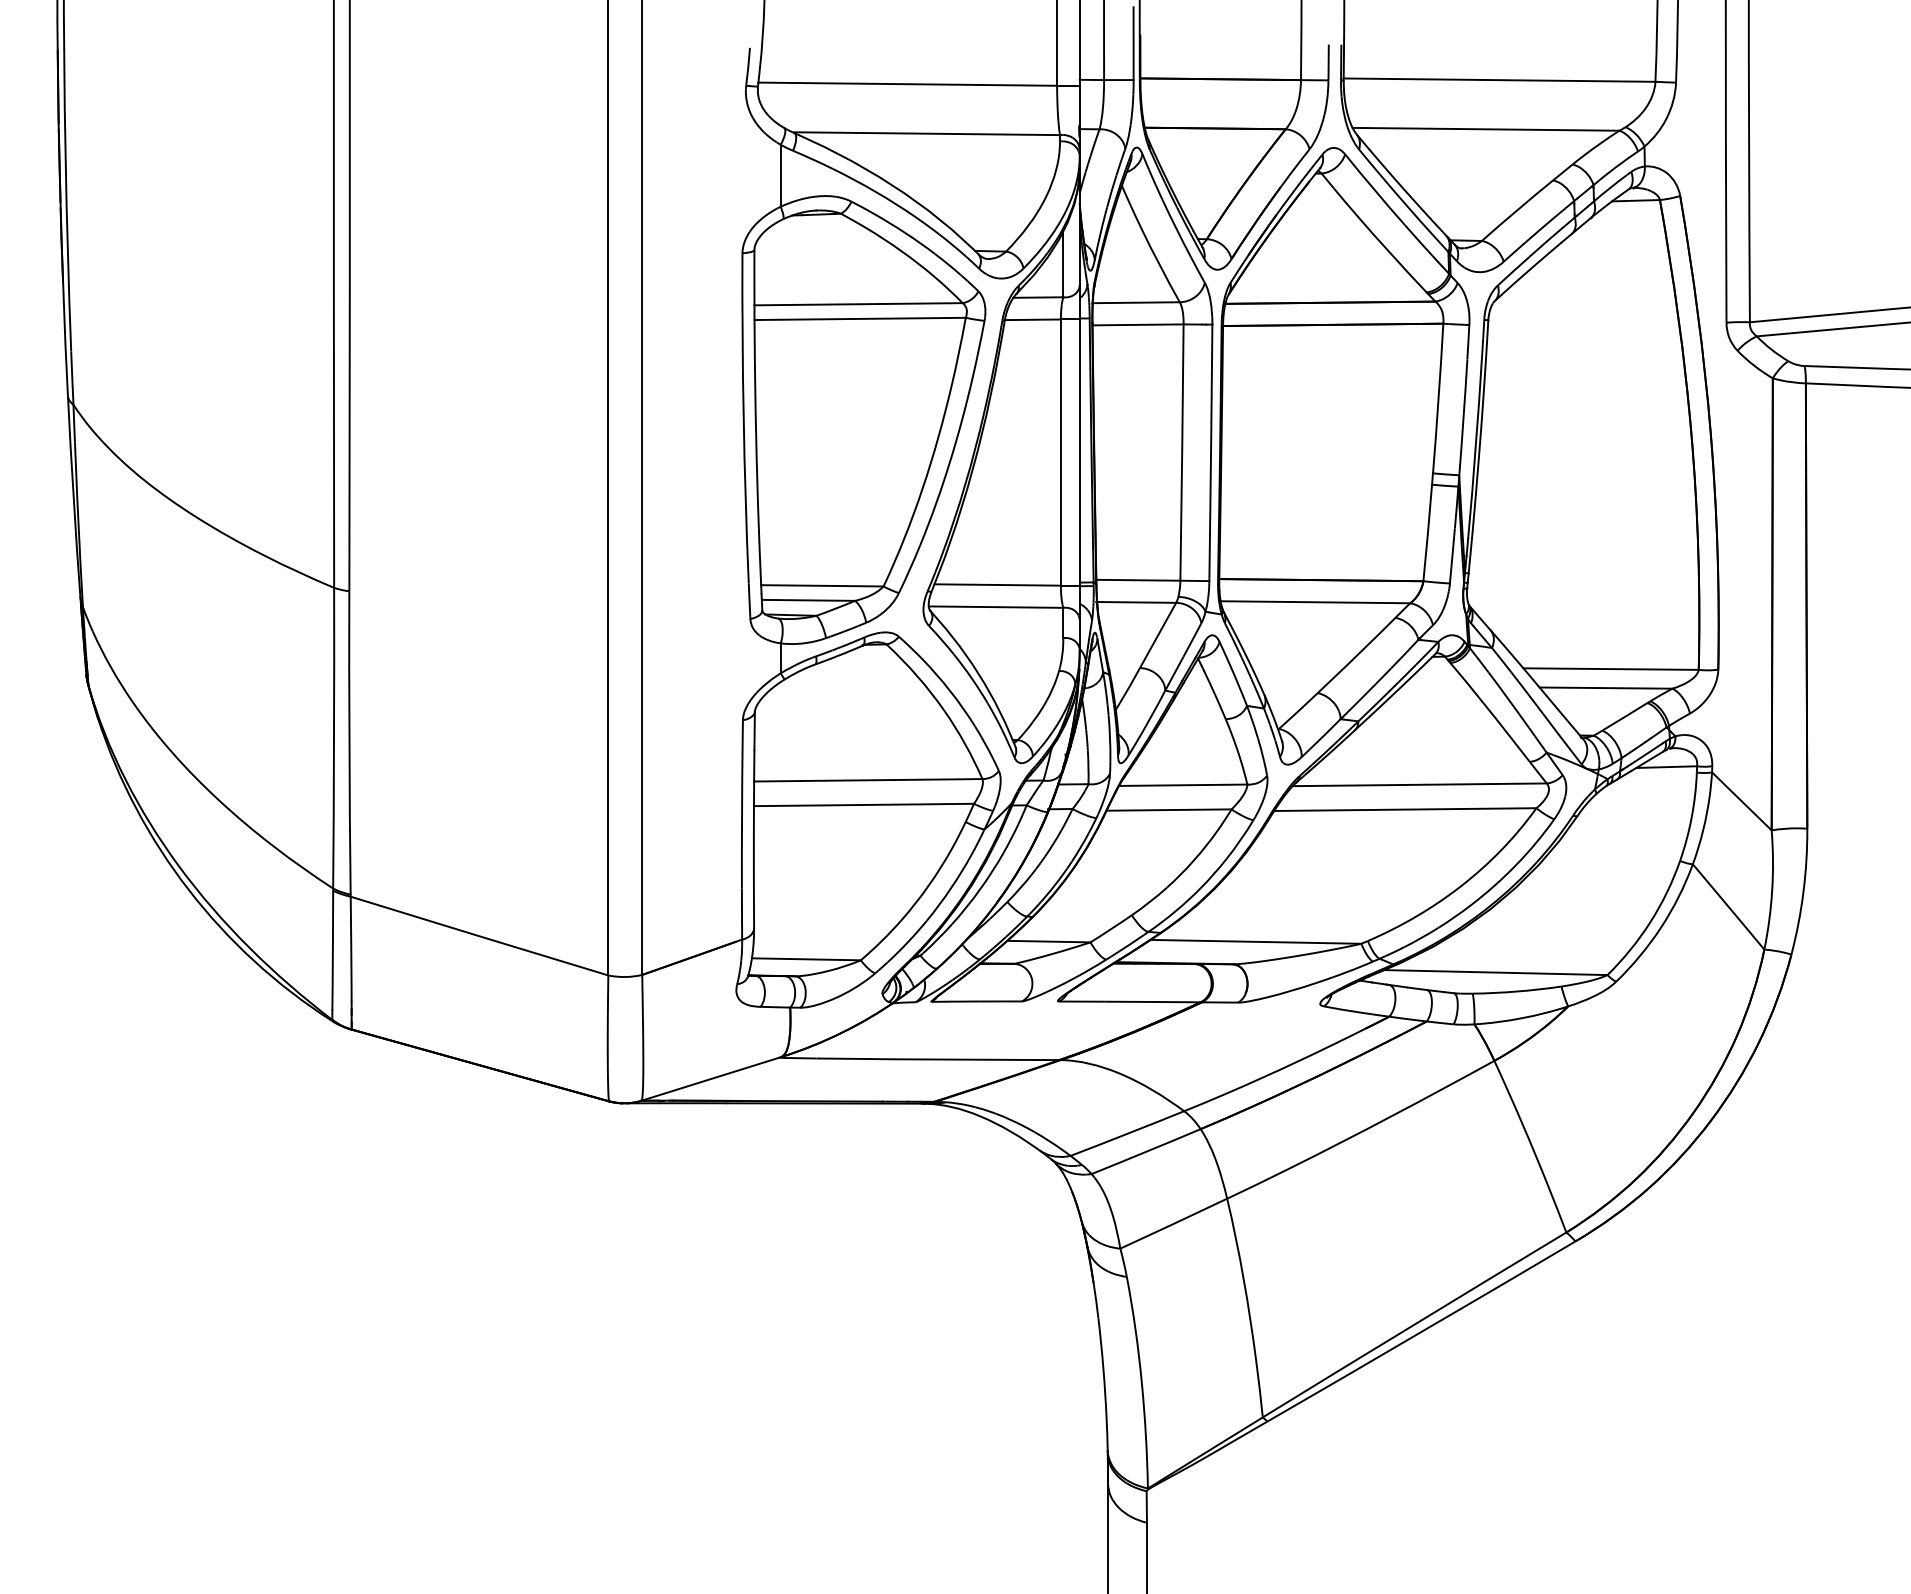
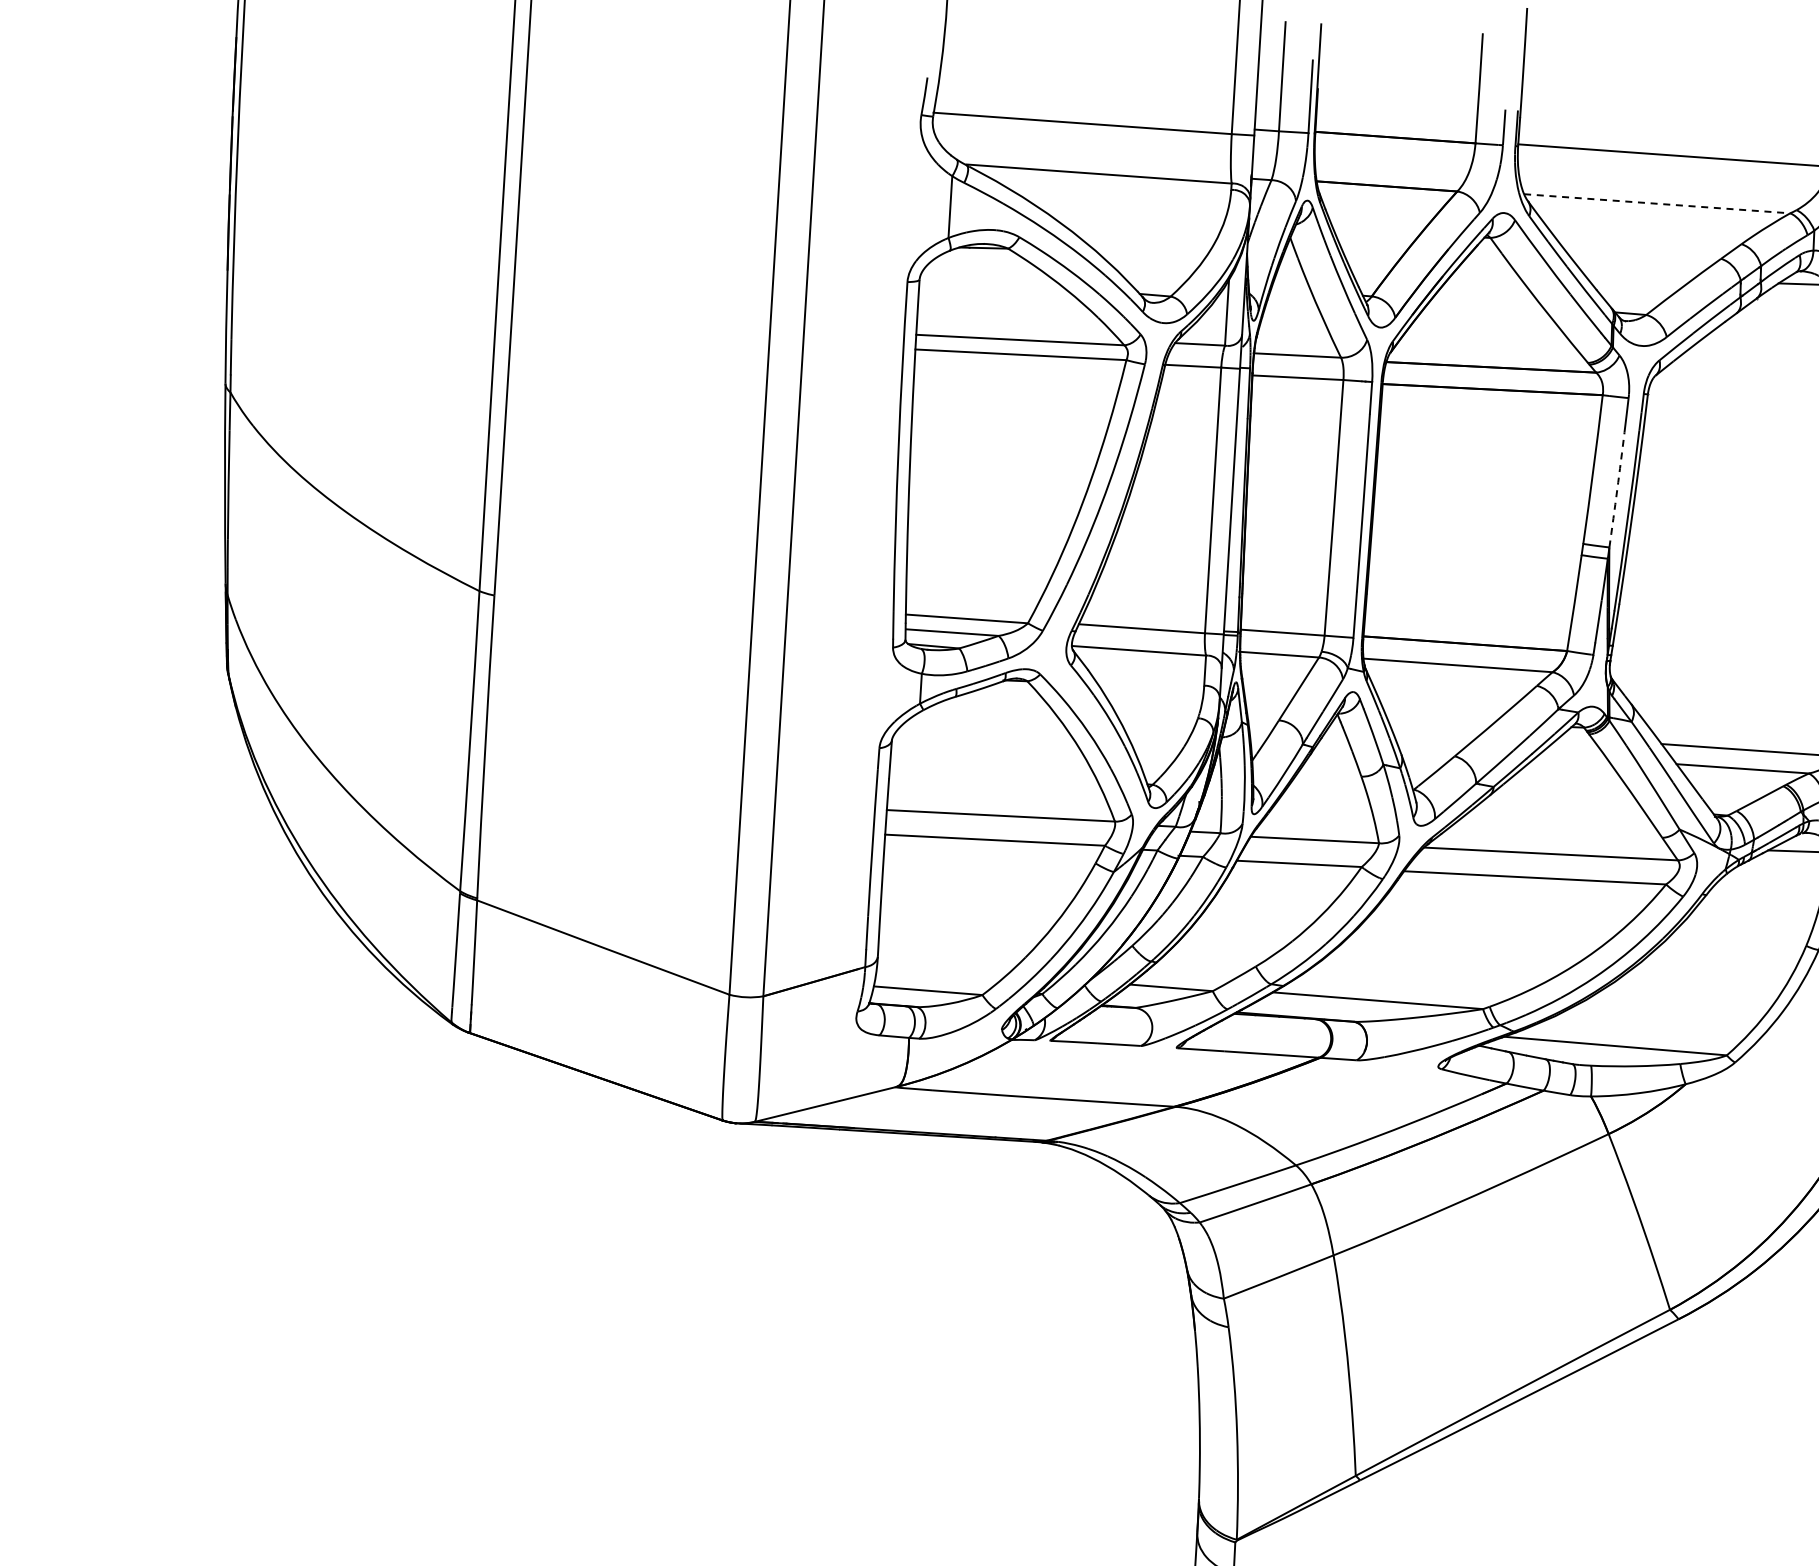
line: (1486, 129) -> (1657, 203), solid -> dashed
arc: (1463, 417) -> (1617, 490), solid -> dashed

